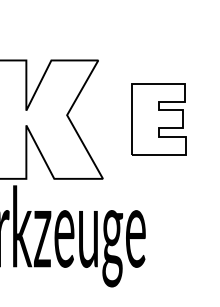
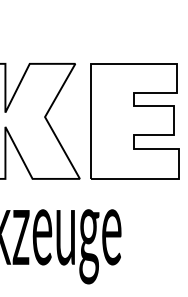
part: (158, 119) -> (133, 121), size x1.67

